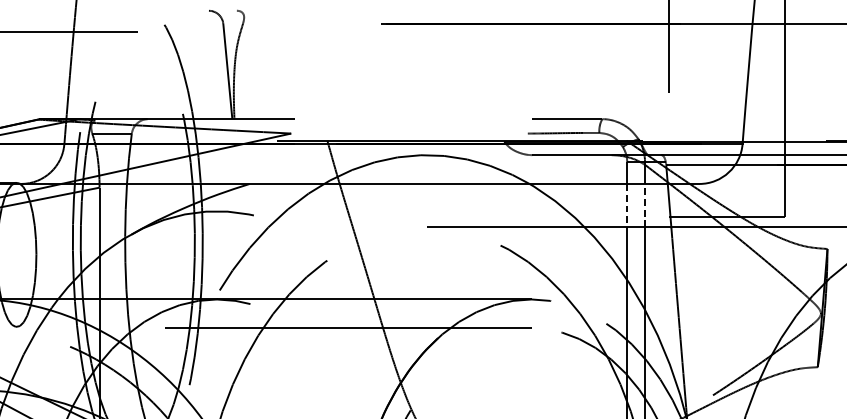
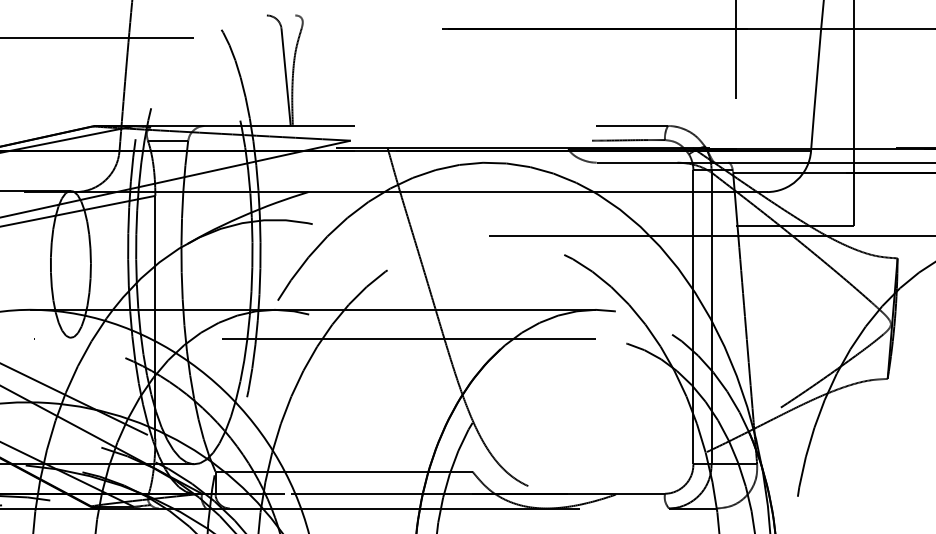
line: (644, 204) -> (711, 213), dashed -> solid
line: (627, 205) -> (693, 214), dashed -> solid

